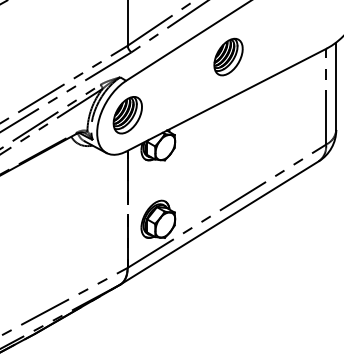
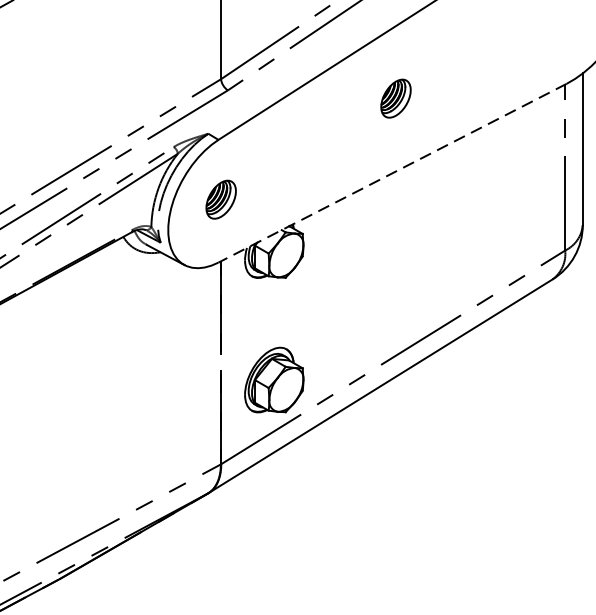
part: (228, 56) -> (395, 97), size x0.6
line: (226, 100) -> (392, 173), solid -> dashed
part: (127, 115) -> (220, 200), size x0.6

